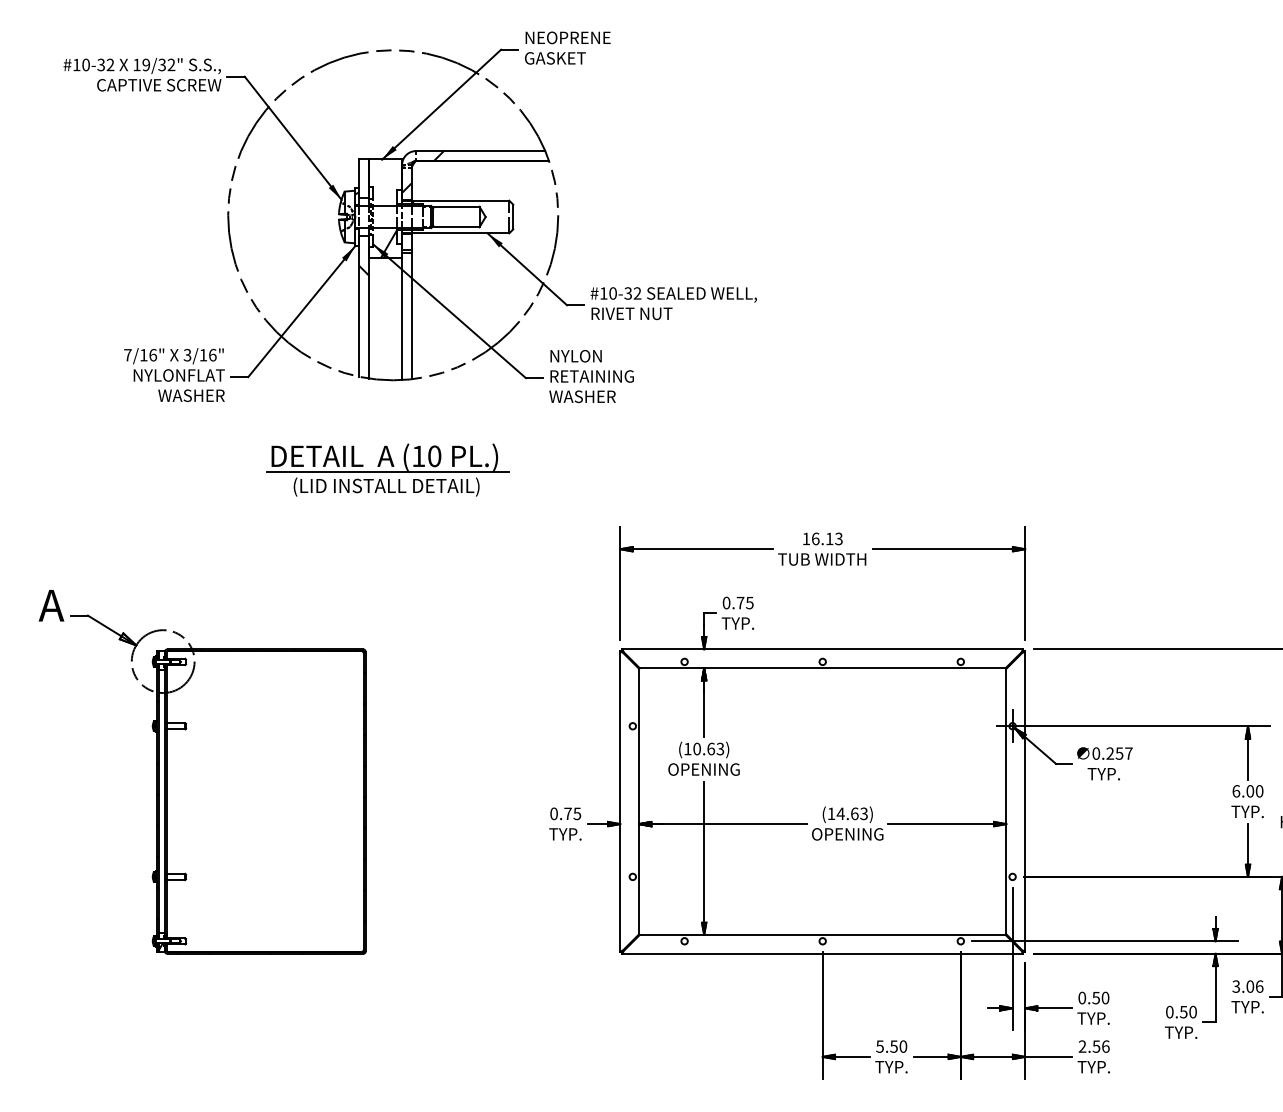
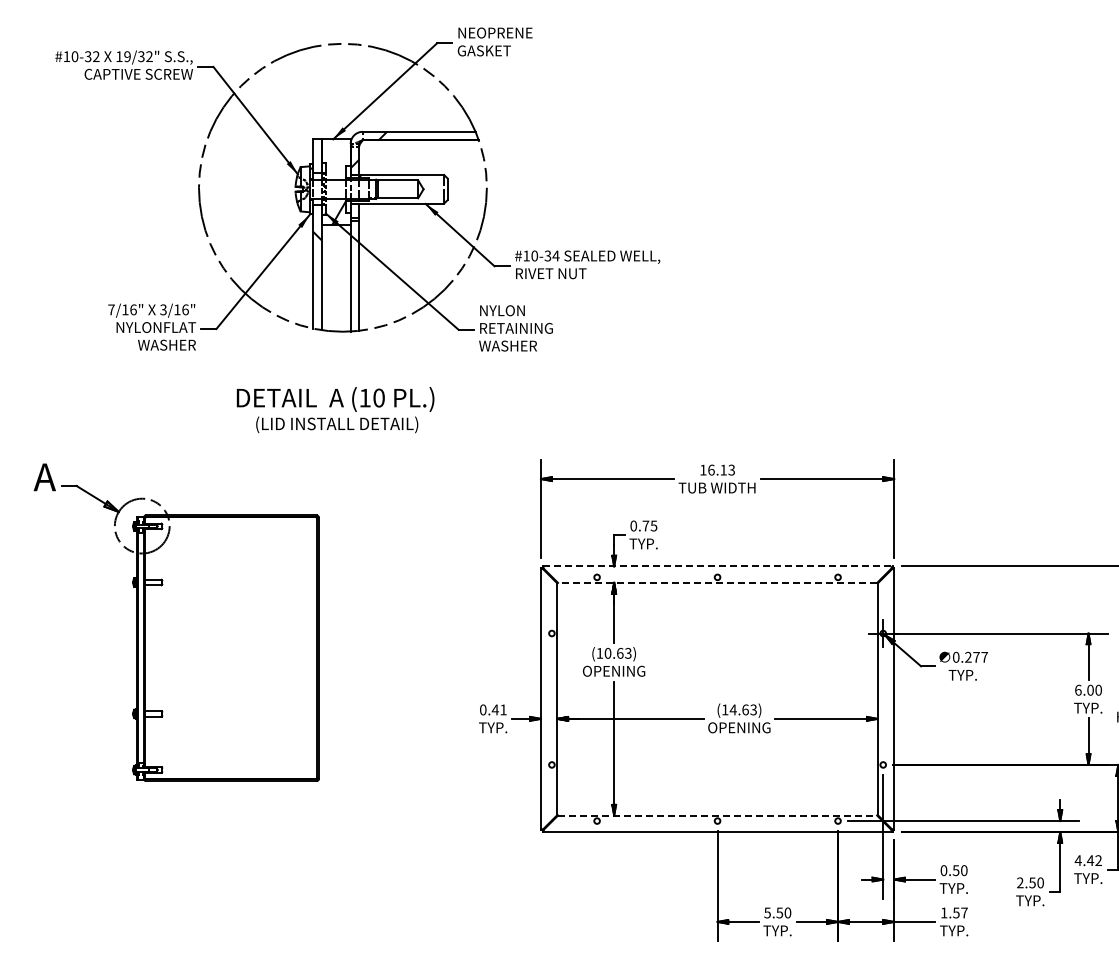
text: (636, 292) -> (555, 255), #10-32 -> #10-34
line: (386, 472) -> (337, 412), removed
line: (822, 649) -> (717, 566), solid -> dashed
line: (822, 667) -> (717, 582), solid -> dashed
text: (1119, 753) -> (976, 657), 0.257 -> 0.277
part: (202, 772) -> (176, 622), moved
text: (571, 813) -> (498, 709), 0.75 -> 0.41
line: (822, 934) -> (717, 815), solid -> dashed
text: (1247, 986) -> (1088, 860), 3.06 -> 4.42
text: (1169, 1011) -> (1020, 882), 0.50 -> 2.50
text: (1094, 1046) -> (954, 912), 2.56 -> 1.57

